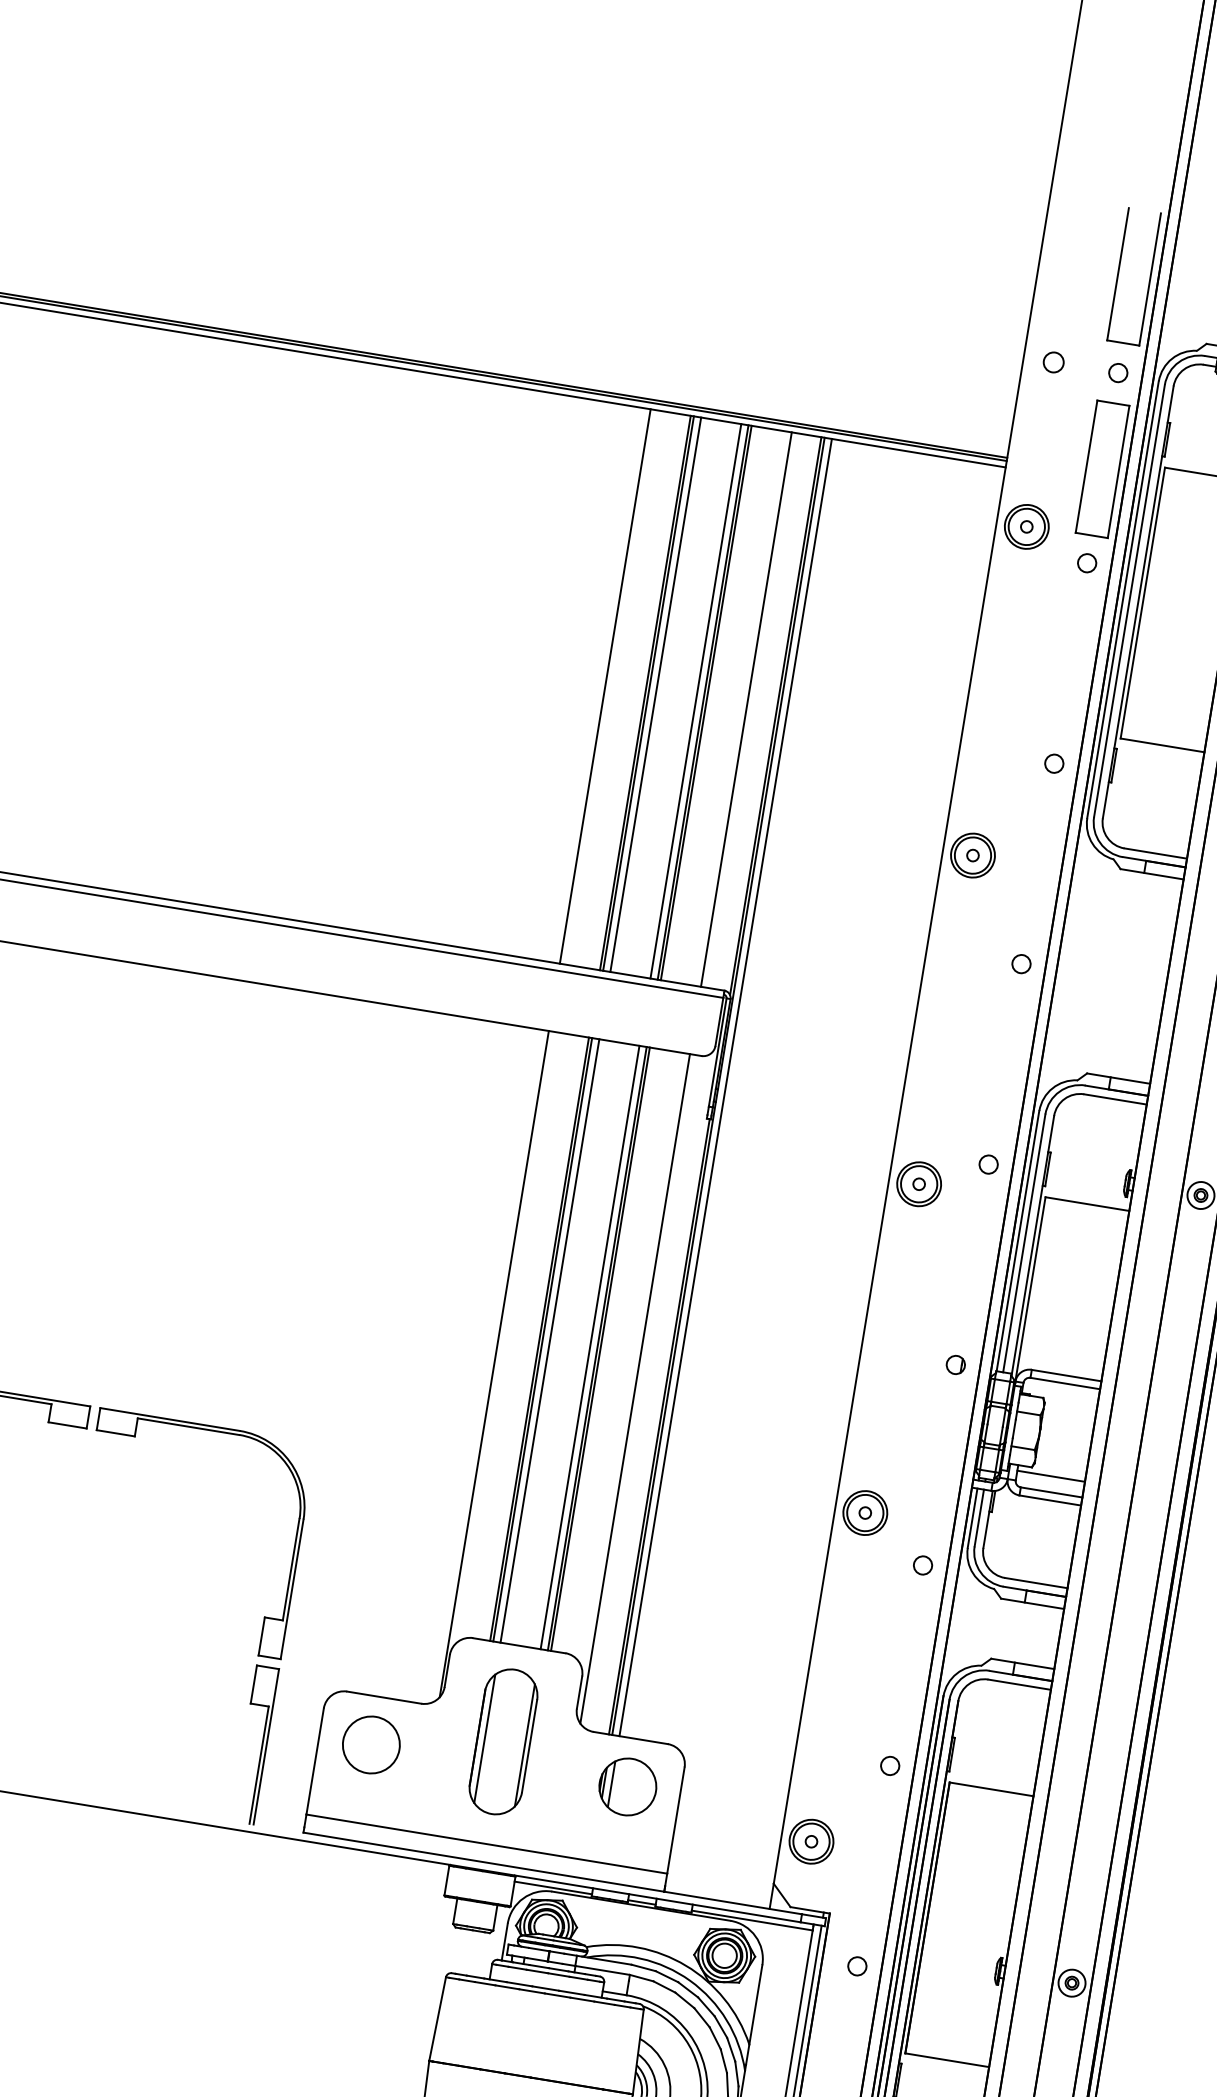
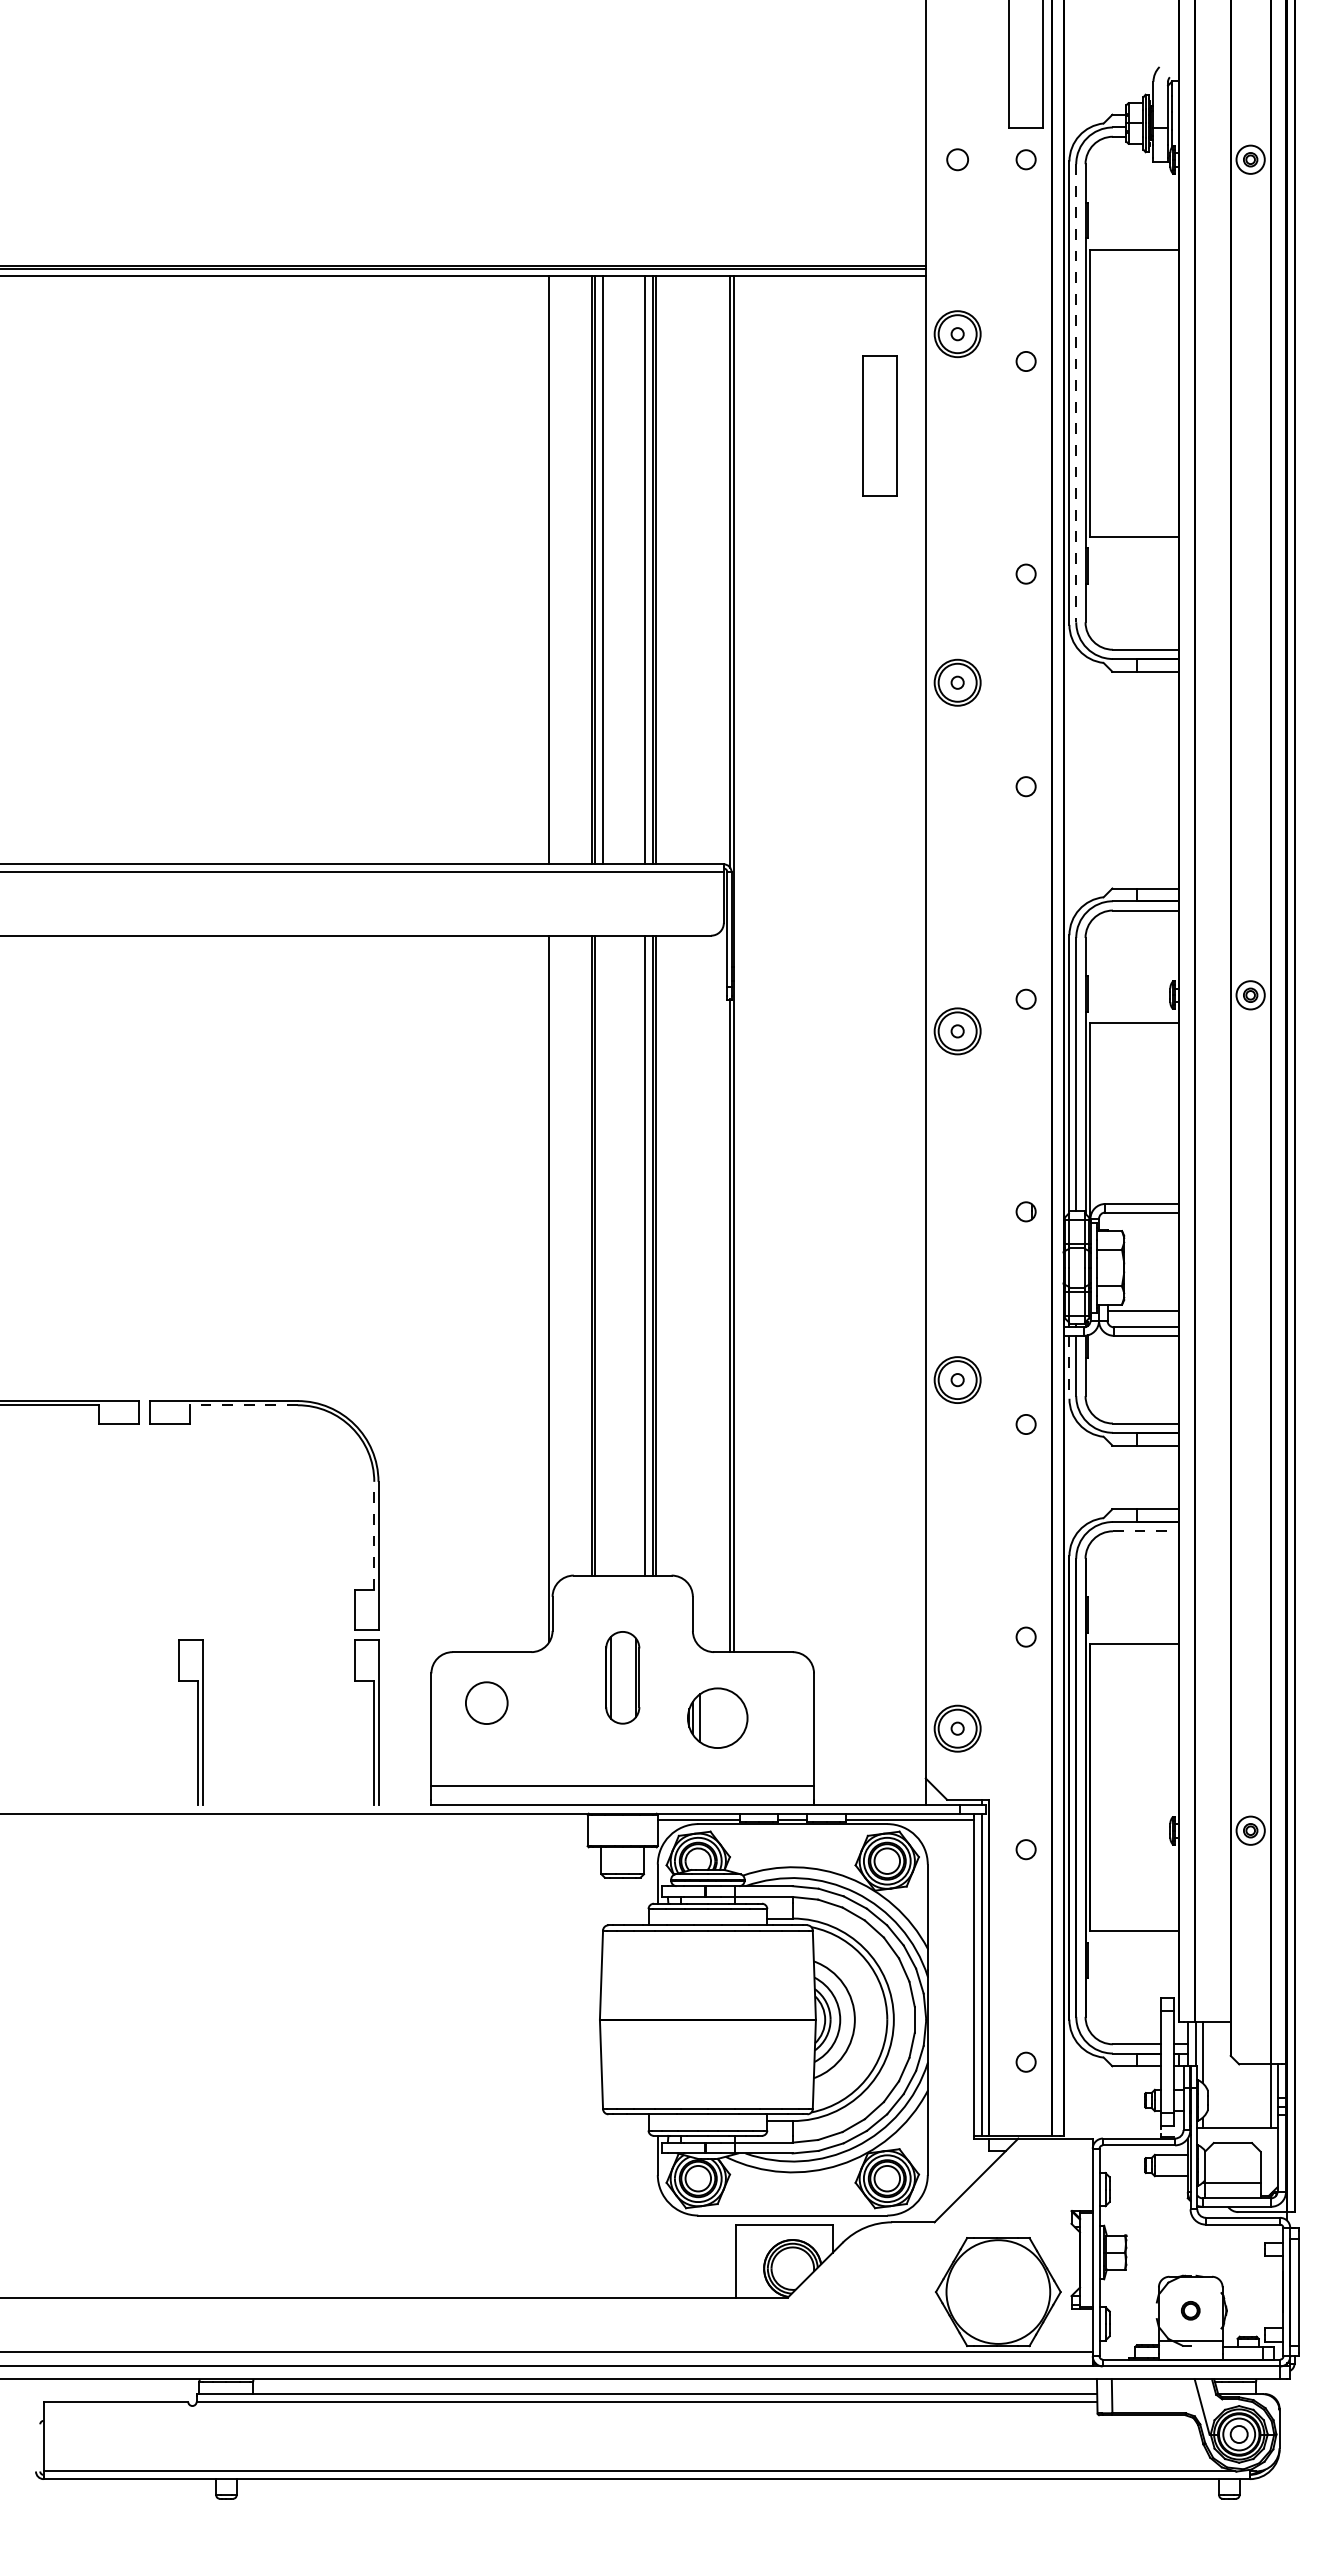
part: (1101, 468) -> (879, 425), moved
line: (1129, 601) -> (1076, 393), solid -> dashed
line: (745, 709) -> (698, 570), removed
line: (725, 1087) -> (741, 964), removed
line: (549, 1340) -> (602, 1255), removed
line: (634, 1388) -> (698, 1290), removed
line: (188, 1426) -> (243, 1405), solid -> dashed
line: (972, 1518) -> (1069, 1367), solid -> dashed
line: (291, 1569) -> (374, 1535), solid -> dashed
line: (1019, 1684) -> (1146, 1531), solid -> dashed
part: (95, 1718) -> (197, 1722), added
part: (503, 1741) -> (622, 1677), size x0.6
circle: (371, 1744) -> (486, 1702), size x0.7
part: (627, 1786) -> (717, 1717), moved

